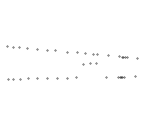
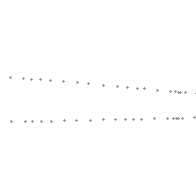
part: (123, 56) -> (177, 91), size x1.43
part: (89, 64) -> (133, 119), moved
part: (120, 76) -> (174, 118), size x1.67

